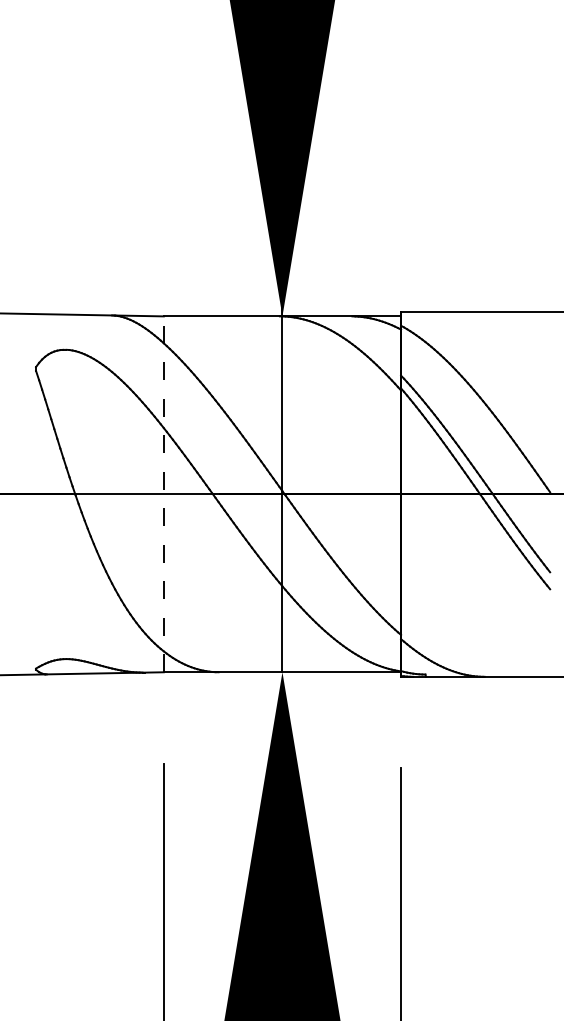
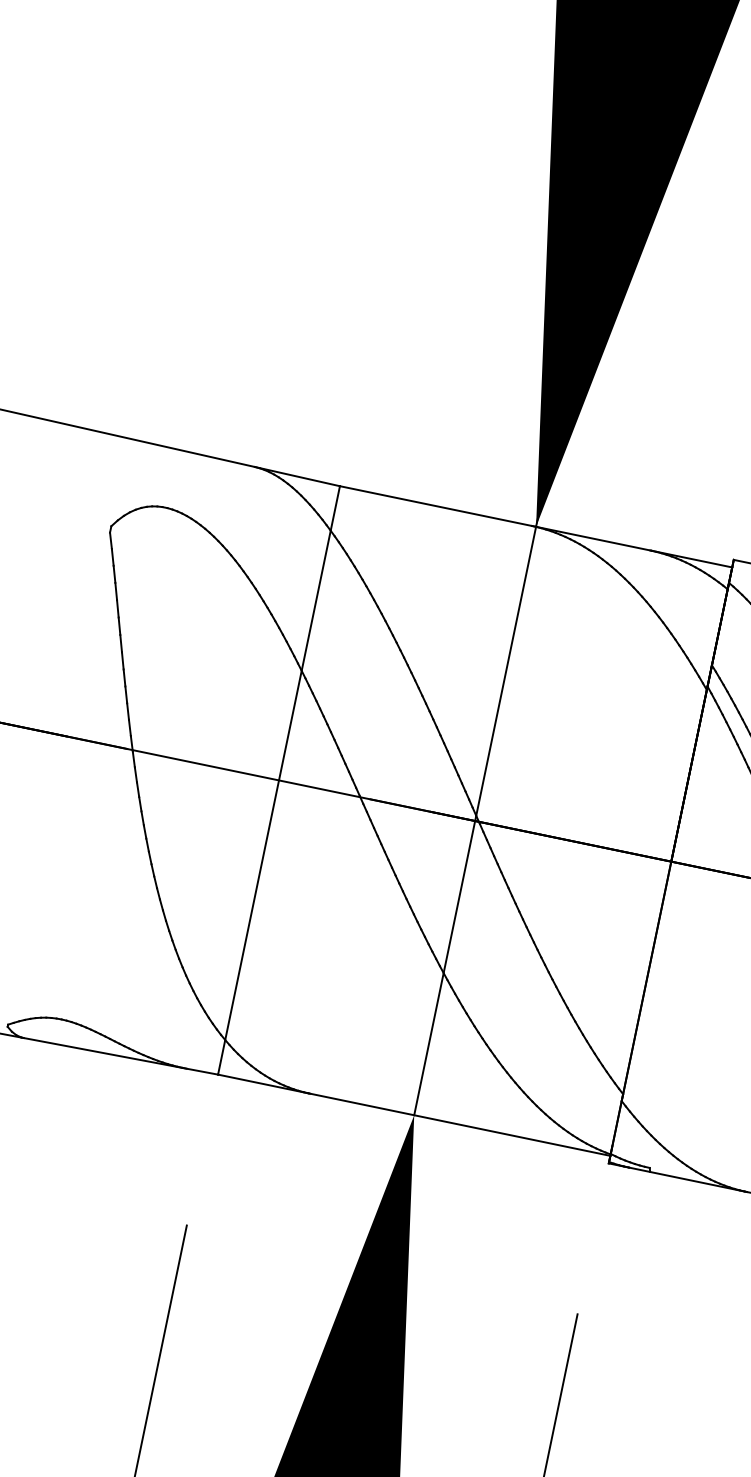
line: (163, 494) -> (278, 780), dashed -> solid

